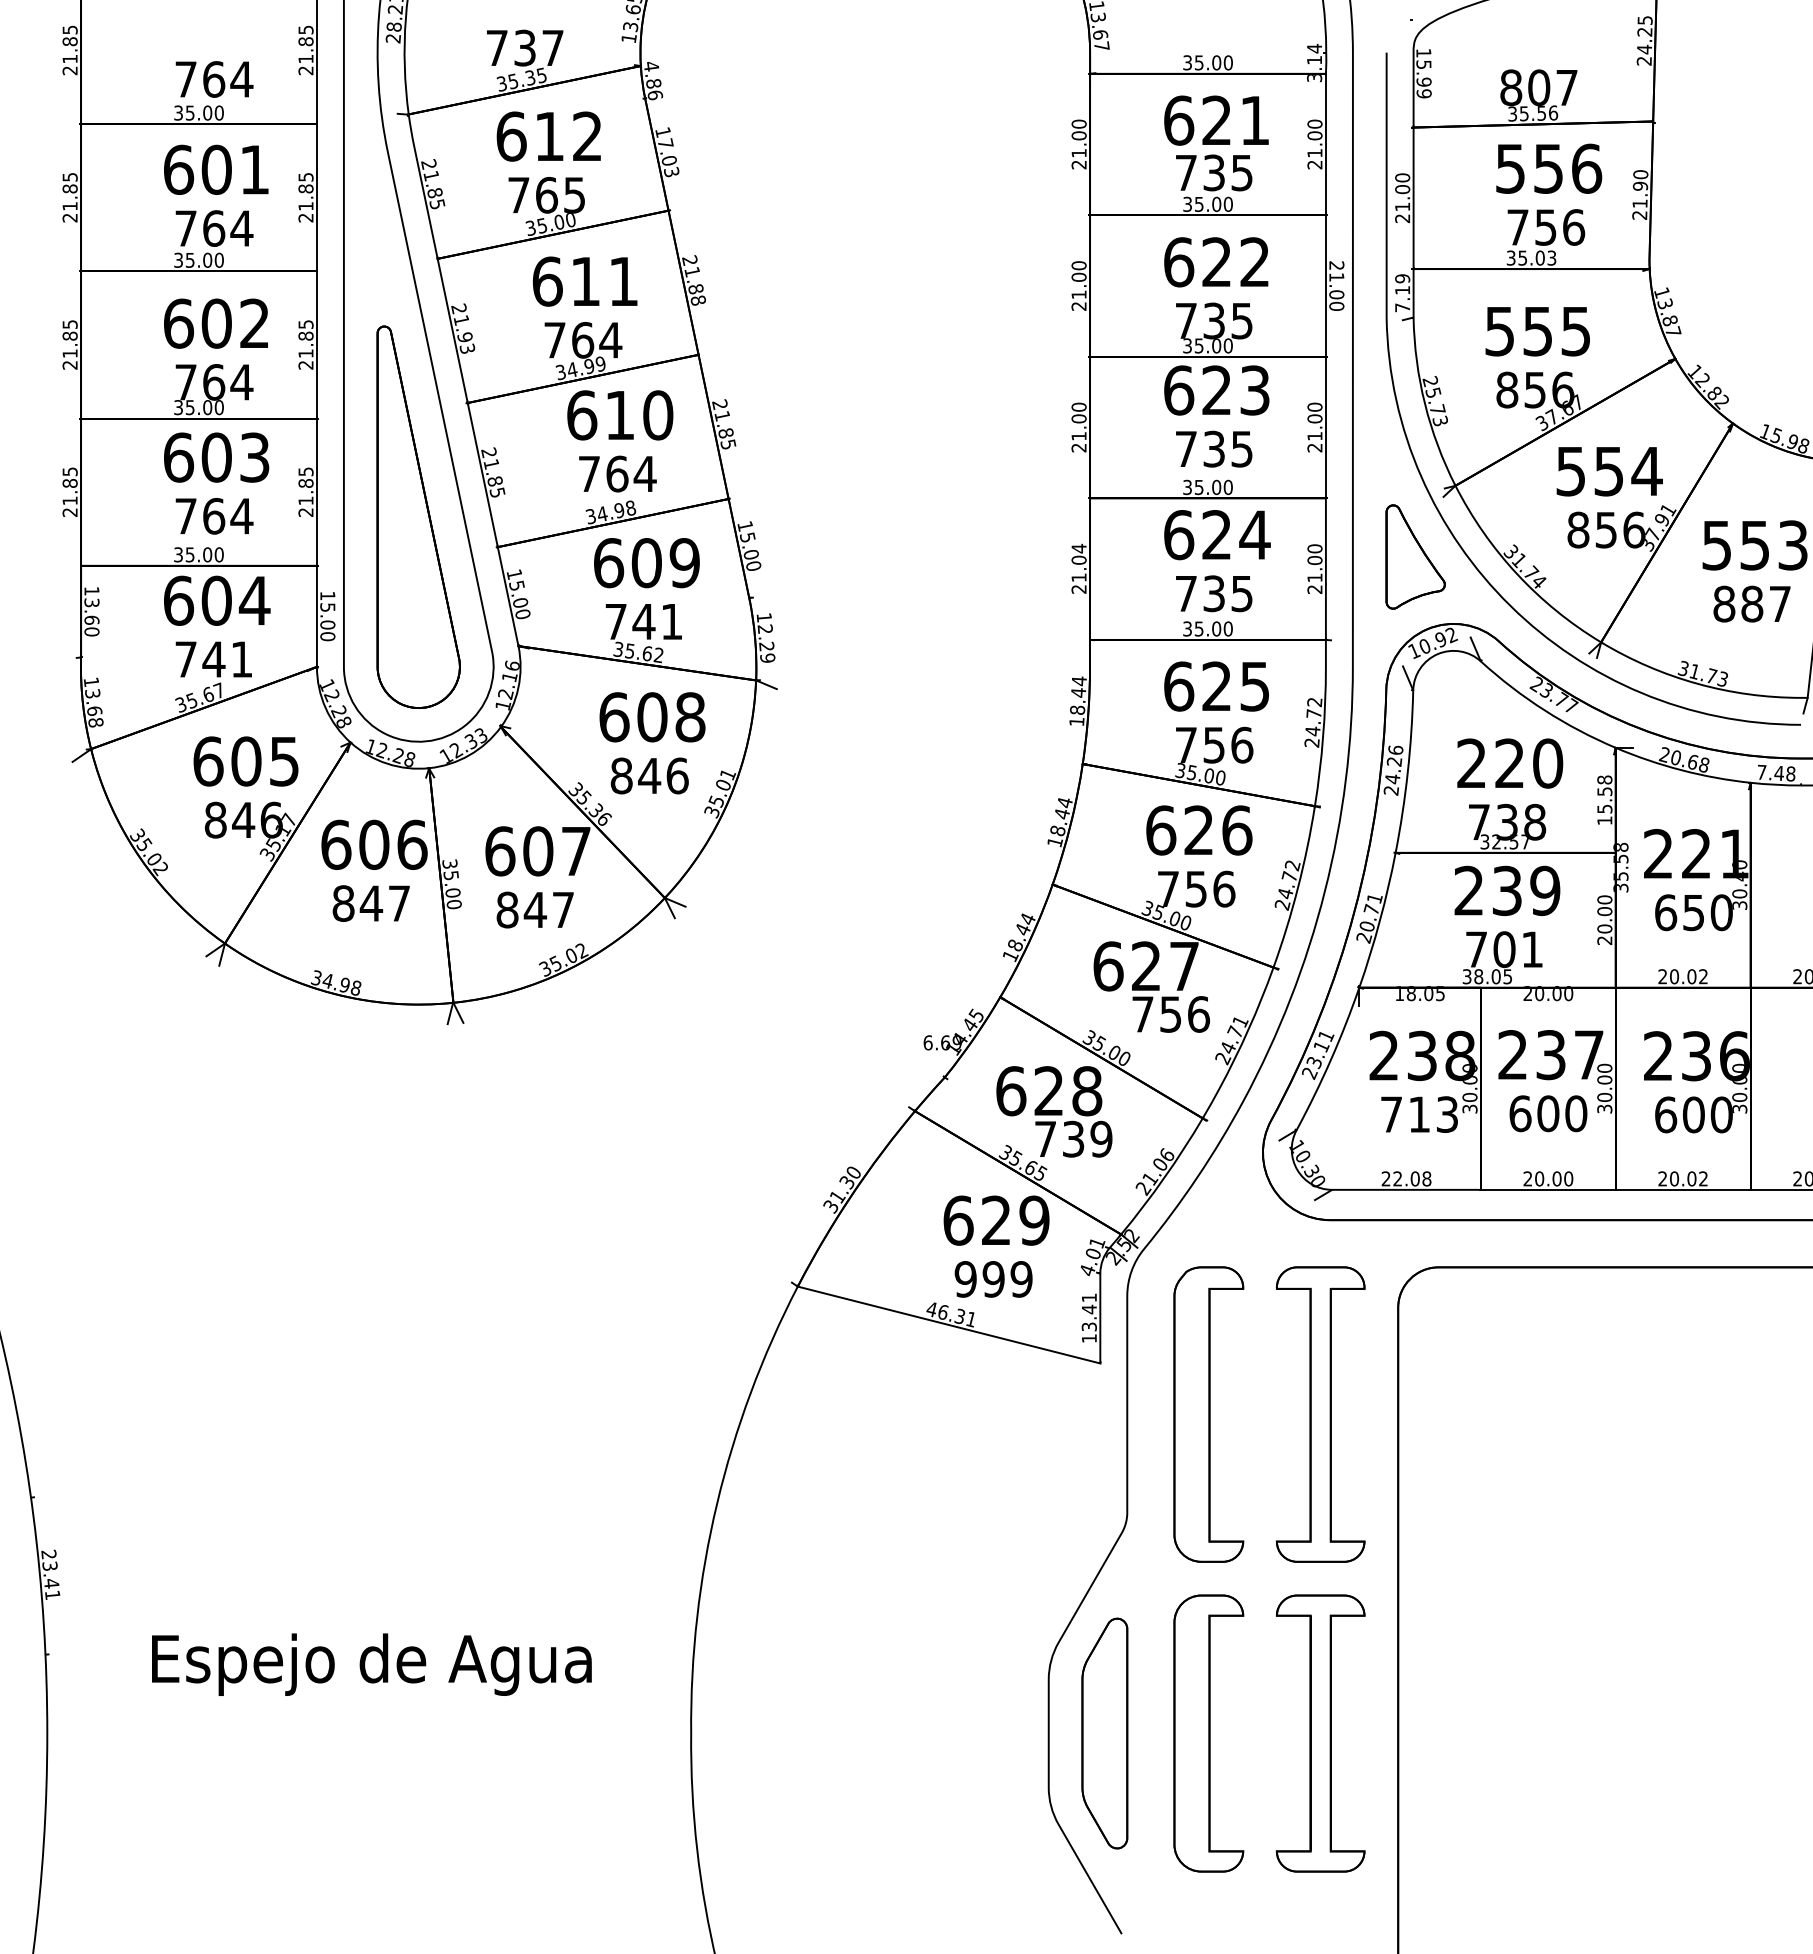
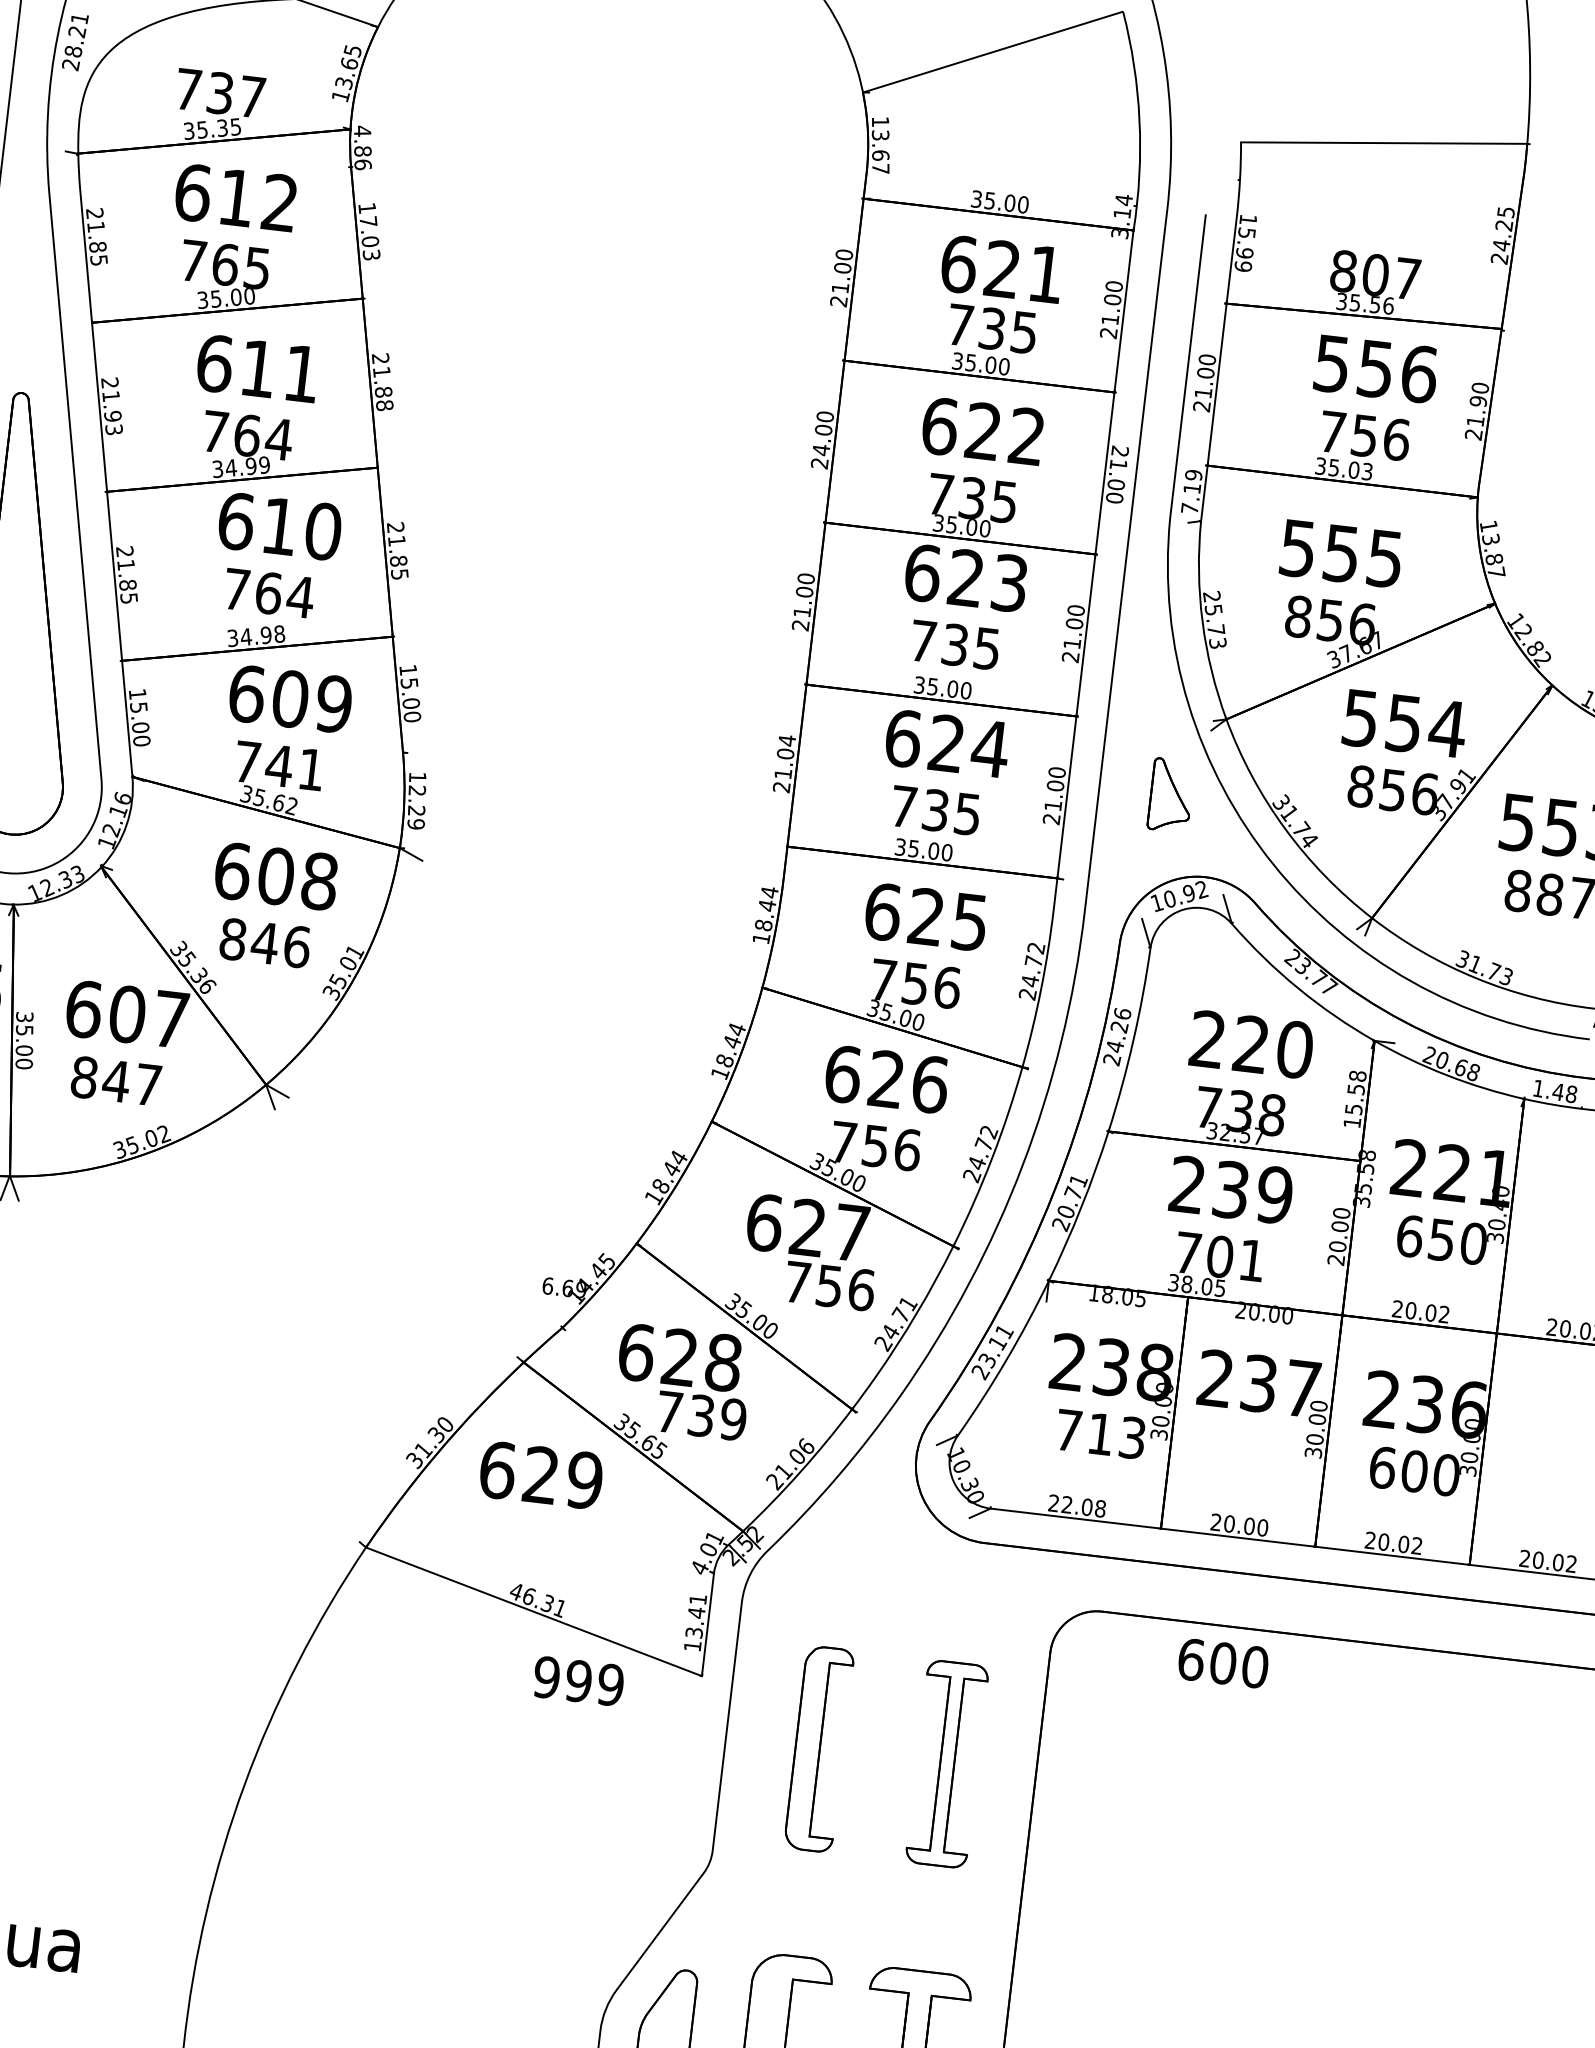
text: (1078, 294) -> (820, 449), 21.00 -> 24.00
part: (1415, 556) -> (1171, 794), size x0.6
text: (1762, 771) -> (1539, 1087), 7.48 -> 1.48
text: (1548, 1113) -> (1223, 1663), moved
text: (996, 1220) -> (541, 1475), moved
text: (993, 1279) -> (578, 1681), moved
part: (1208, 1414) -> (818, 1749), size x0.6
part: (1320, 1414) -> (947, 1764), size x0.6

